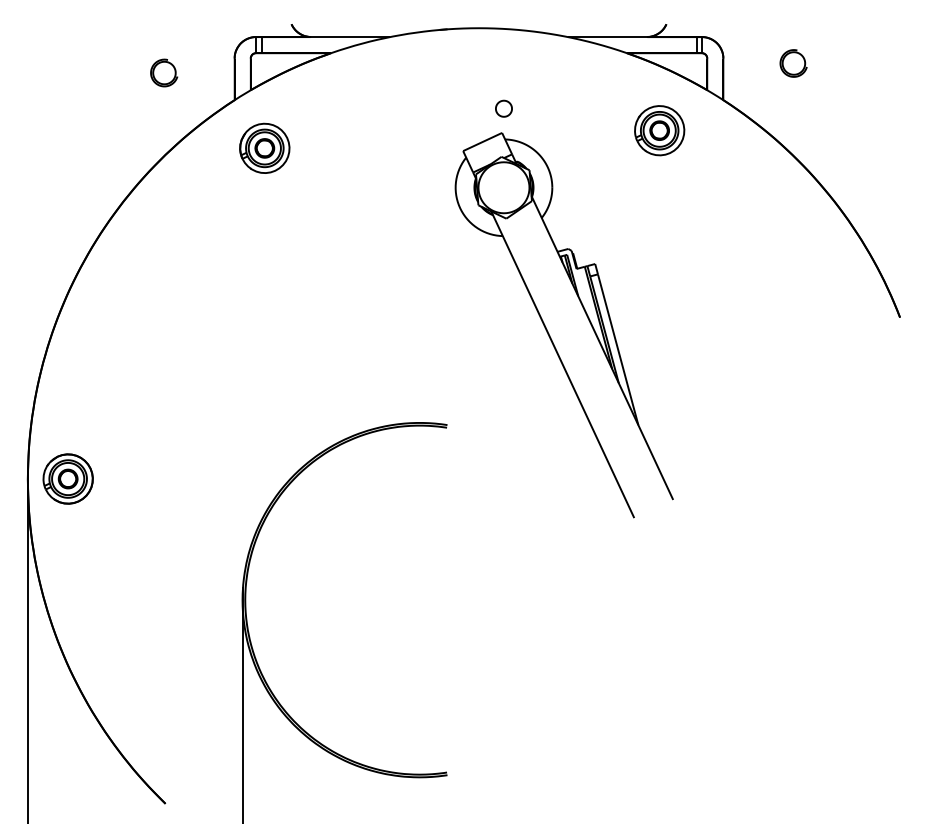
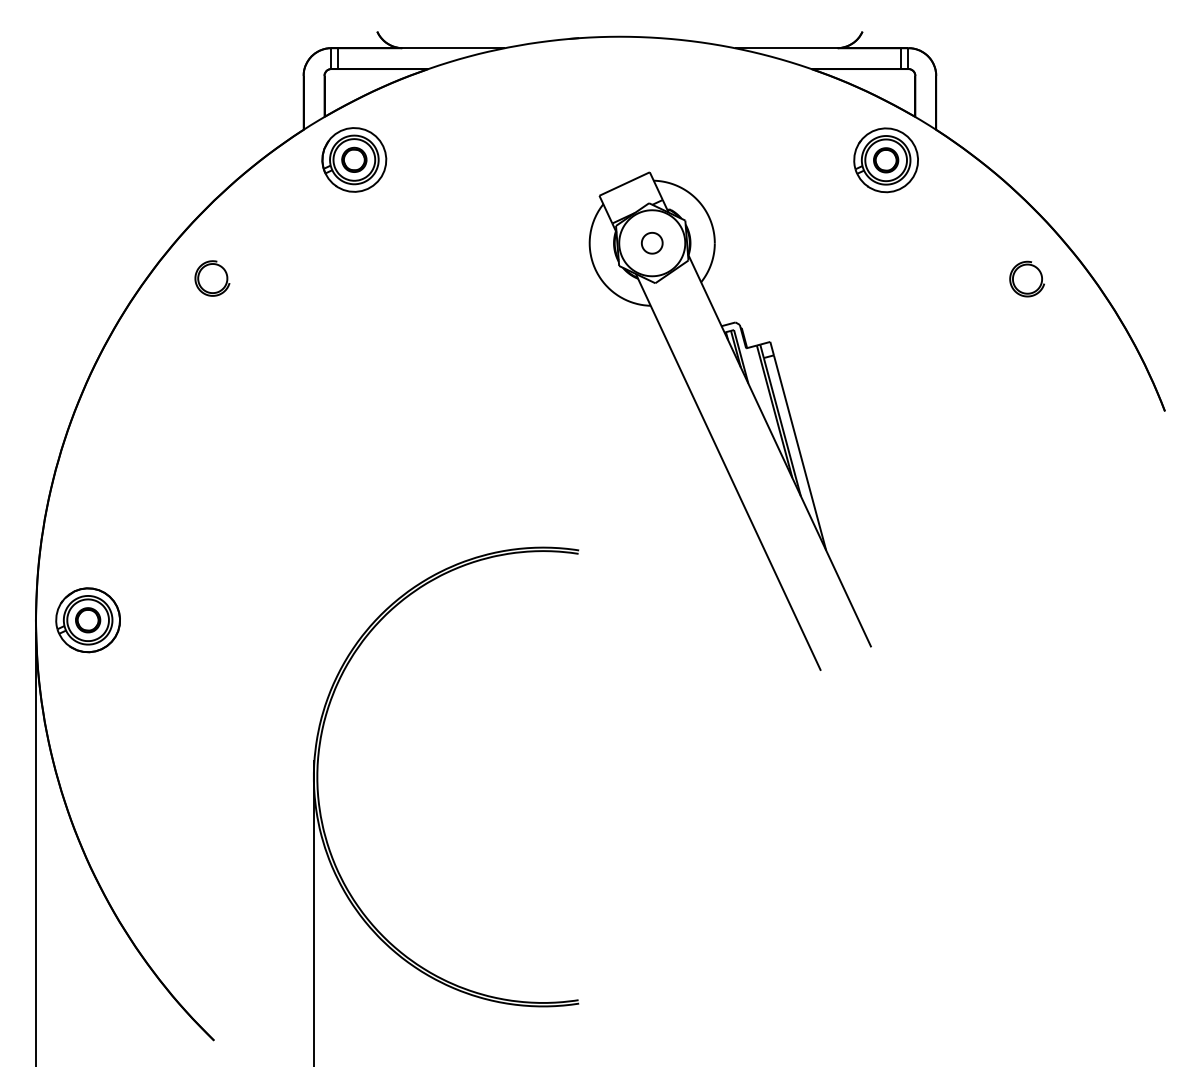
part: (793, 63) -> (1027, 279), moved
part: (164, 72) -> (212, 277), moved
part: (503, 108) -> (651, 242), moved
part: (659, 130) -> (885, 160), moved
part: (264, 147) -> (353, 158), moved

